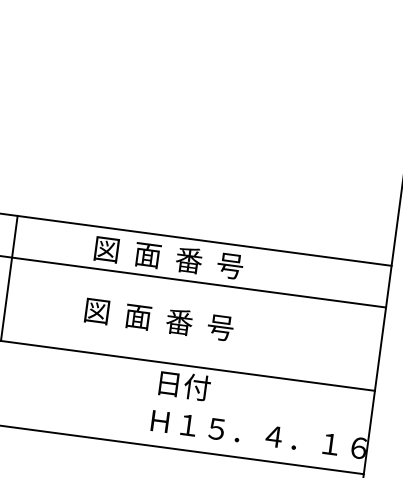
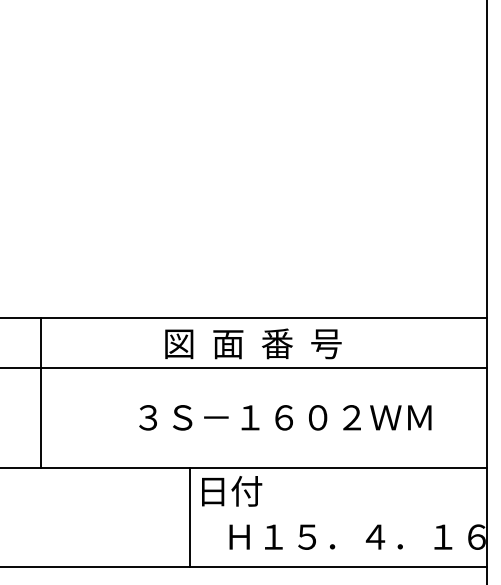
text: (169, 257) -> (253, 343), moved
text: (209, 326) -> (282, 417), 図  面  番  号 -> ３Ｓ－１６０２ＷＭ
text: (185, 385) -> (232, 491), moved
line: (120, 398) -> (189, 516), added

